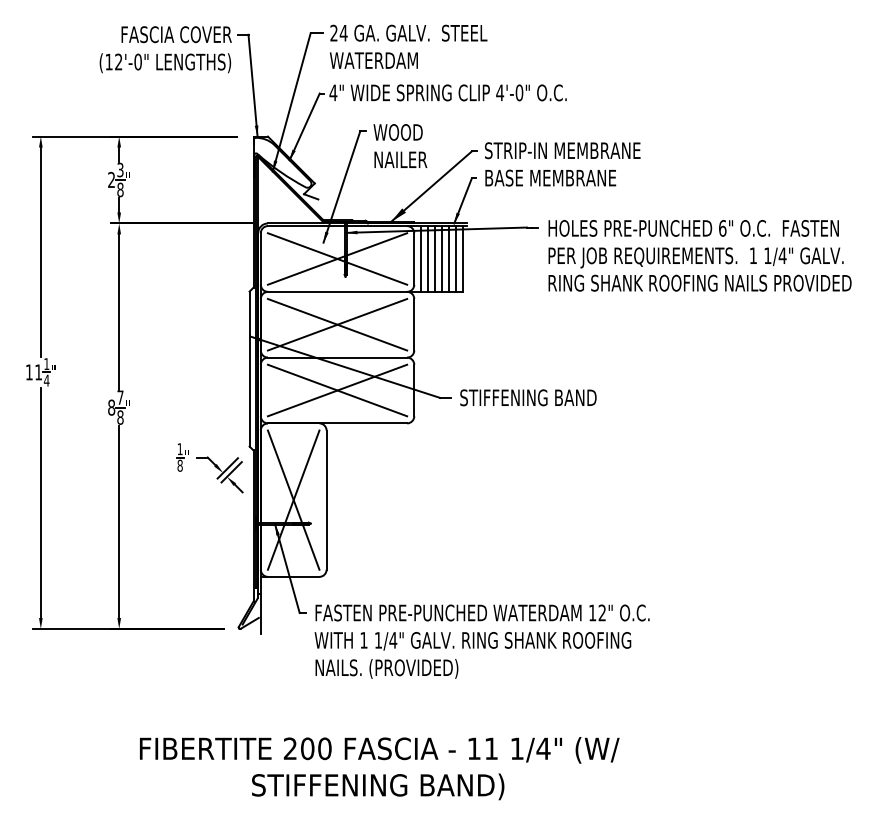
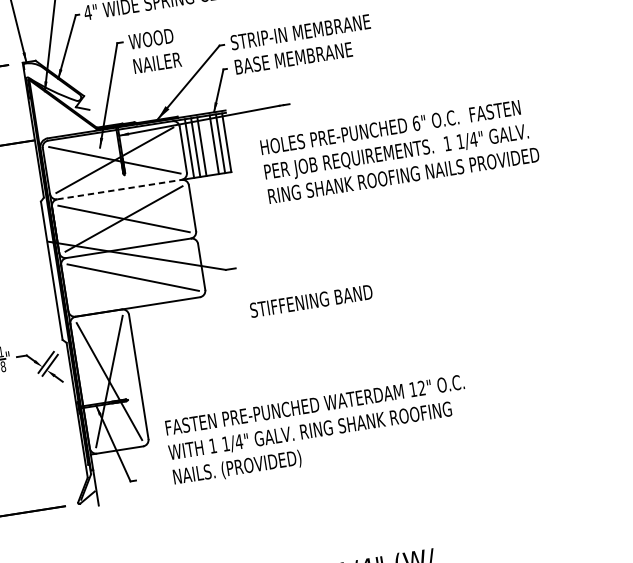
text: (699, 255) -> (399, 150), moved
line: (442, 258) -> (208, 145), removed
line: (337, 291) -> (119, 189), solid -> dashed
line: (337, 390) -> (133, 277), removed
text: (528, 397) -> (311, 300), moved
text: (481, 641) -> (318, 430), moved

